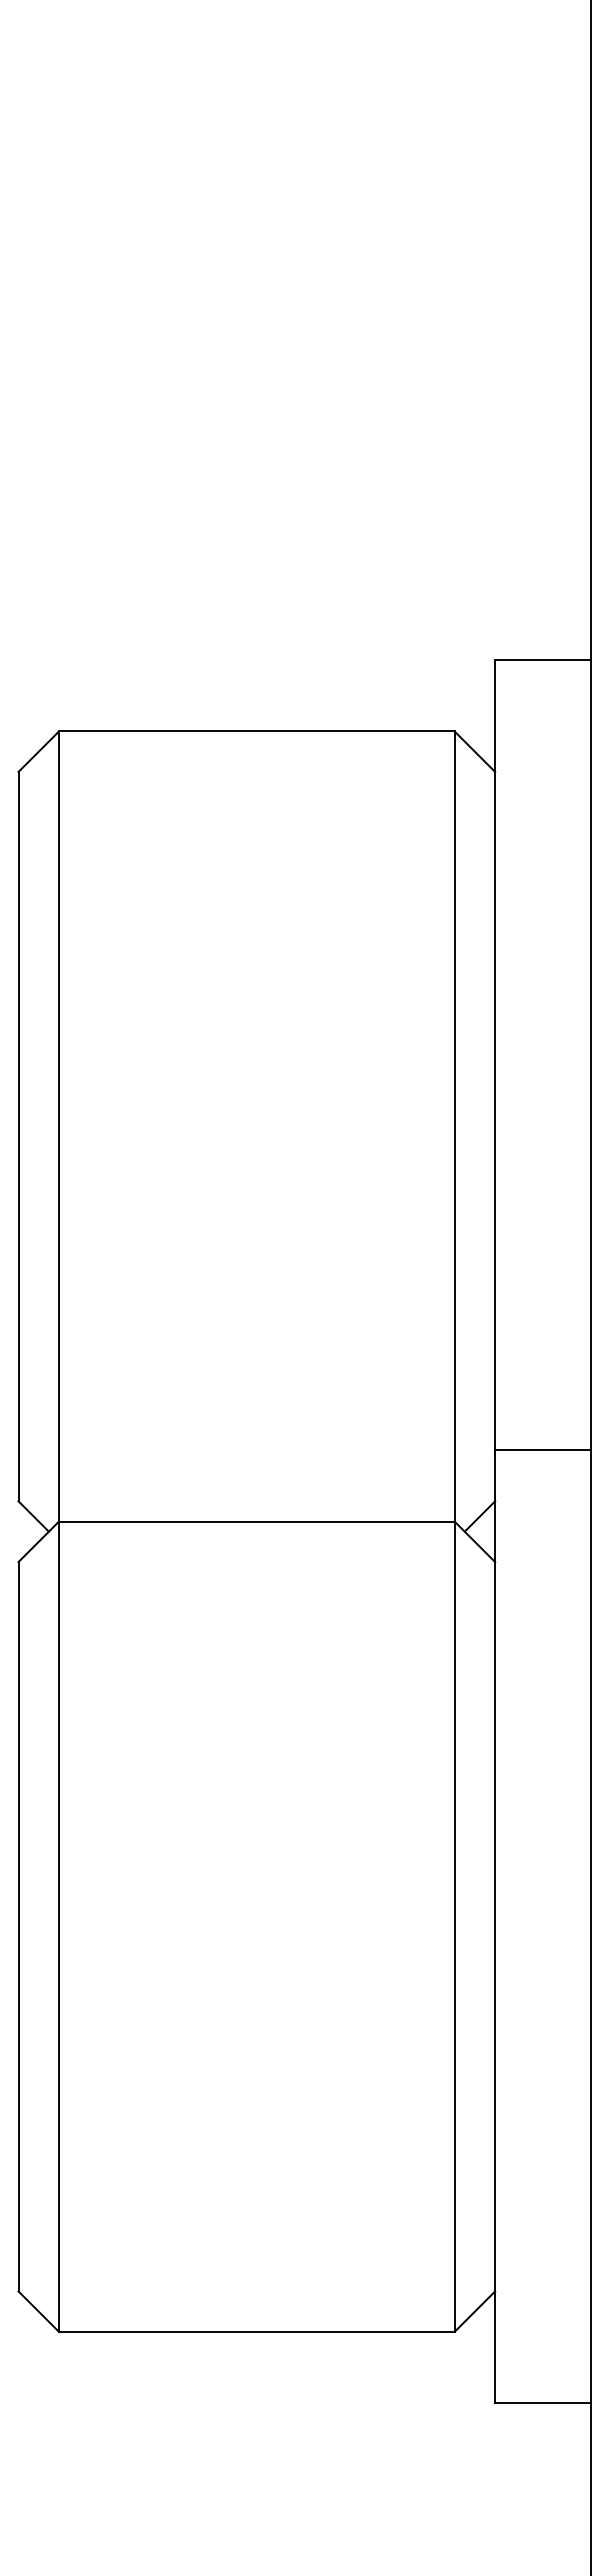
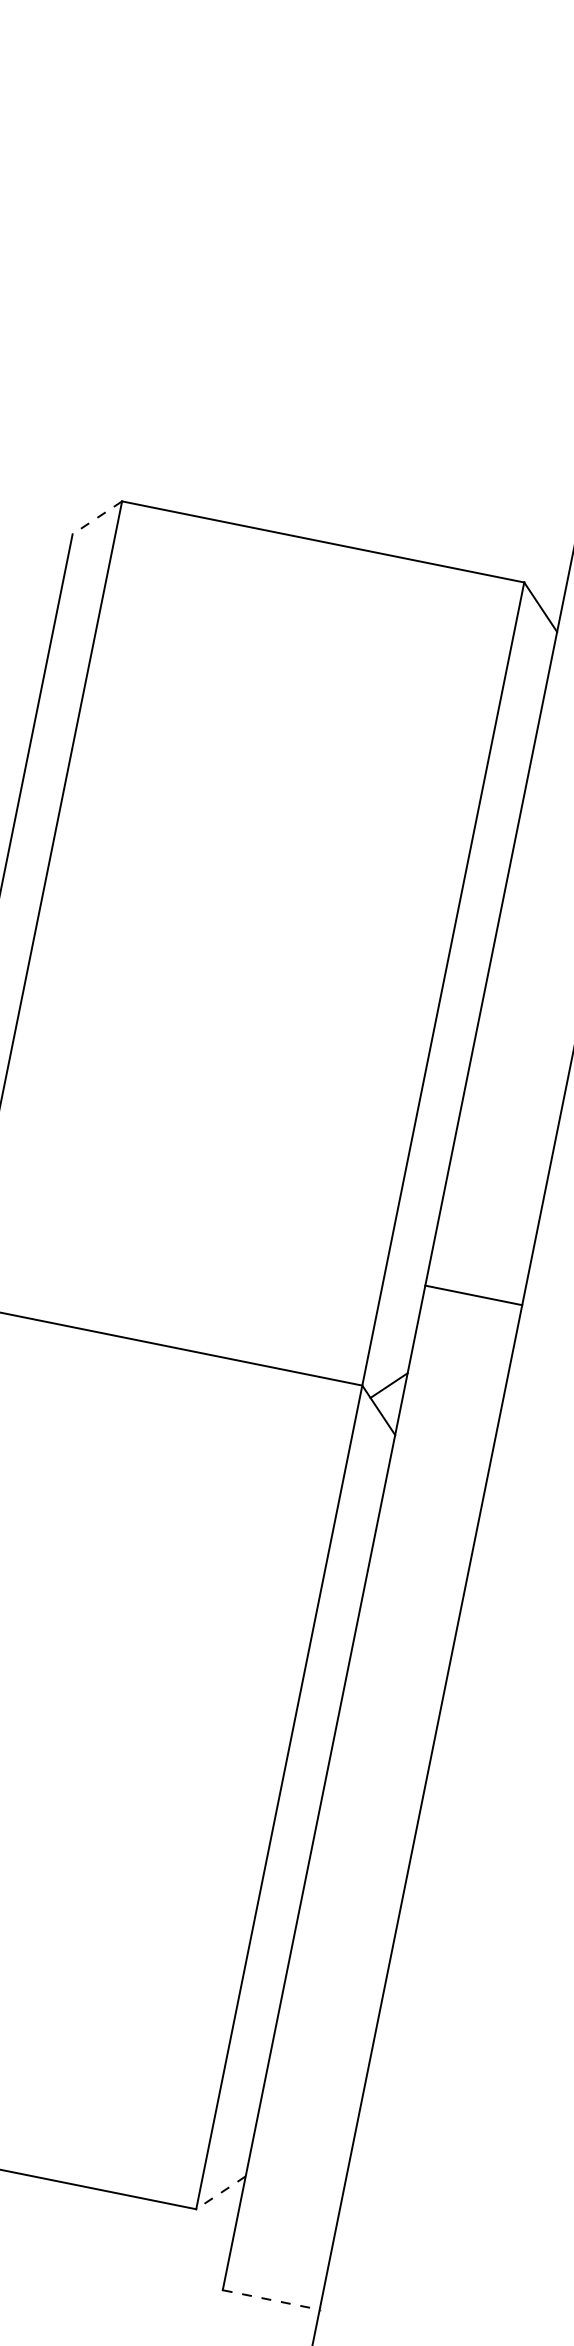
line: (38, 751) -> (97, 517), solid -> dashed
line: (542, 1450) -> (473, 1295), moved
line: (474, 2311) -> (220, 2192), solid -> dashed
line: (542, 2403) -> (270, 2300), solid -> dashed

